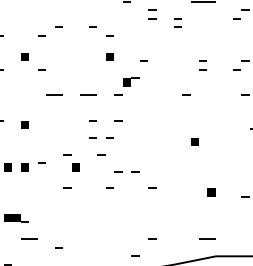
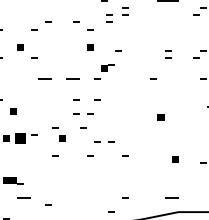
part: (177, 22) -> (109, 18), moved
part: (24, 124) -> (13, 111), moved
part: (24, 167) -> (20, 138), size x1.6

